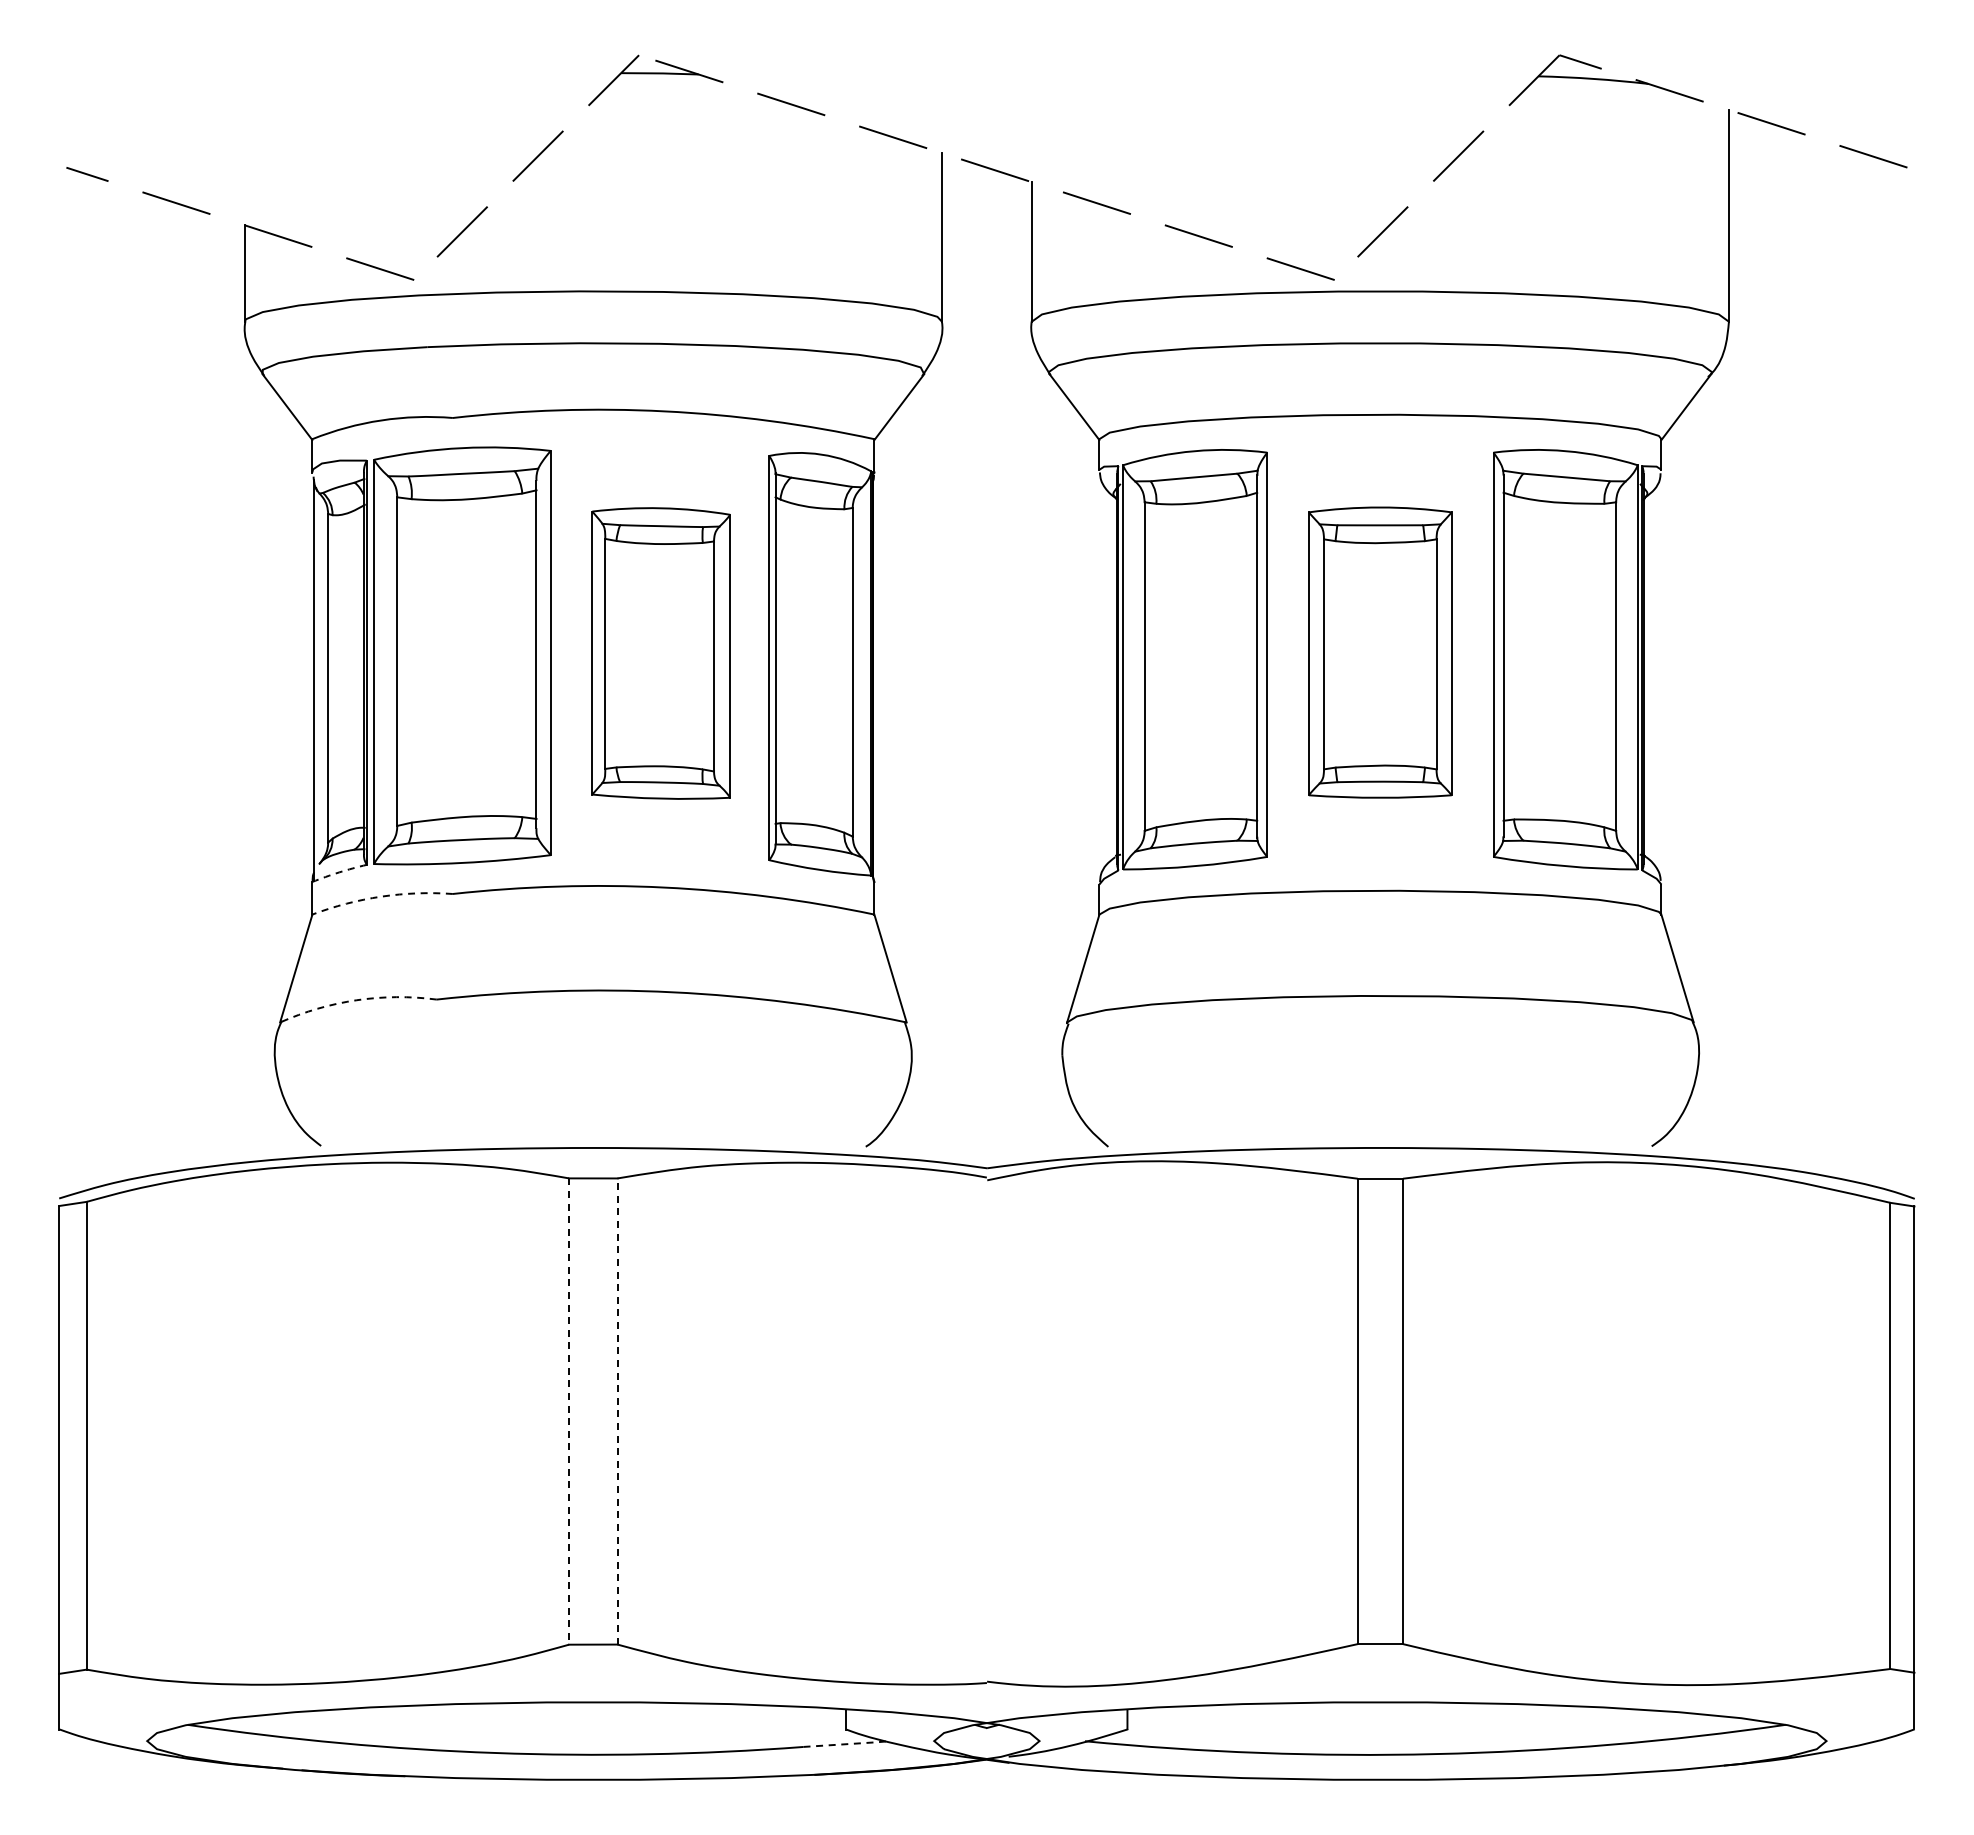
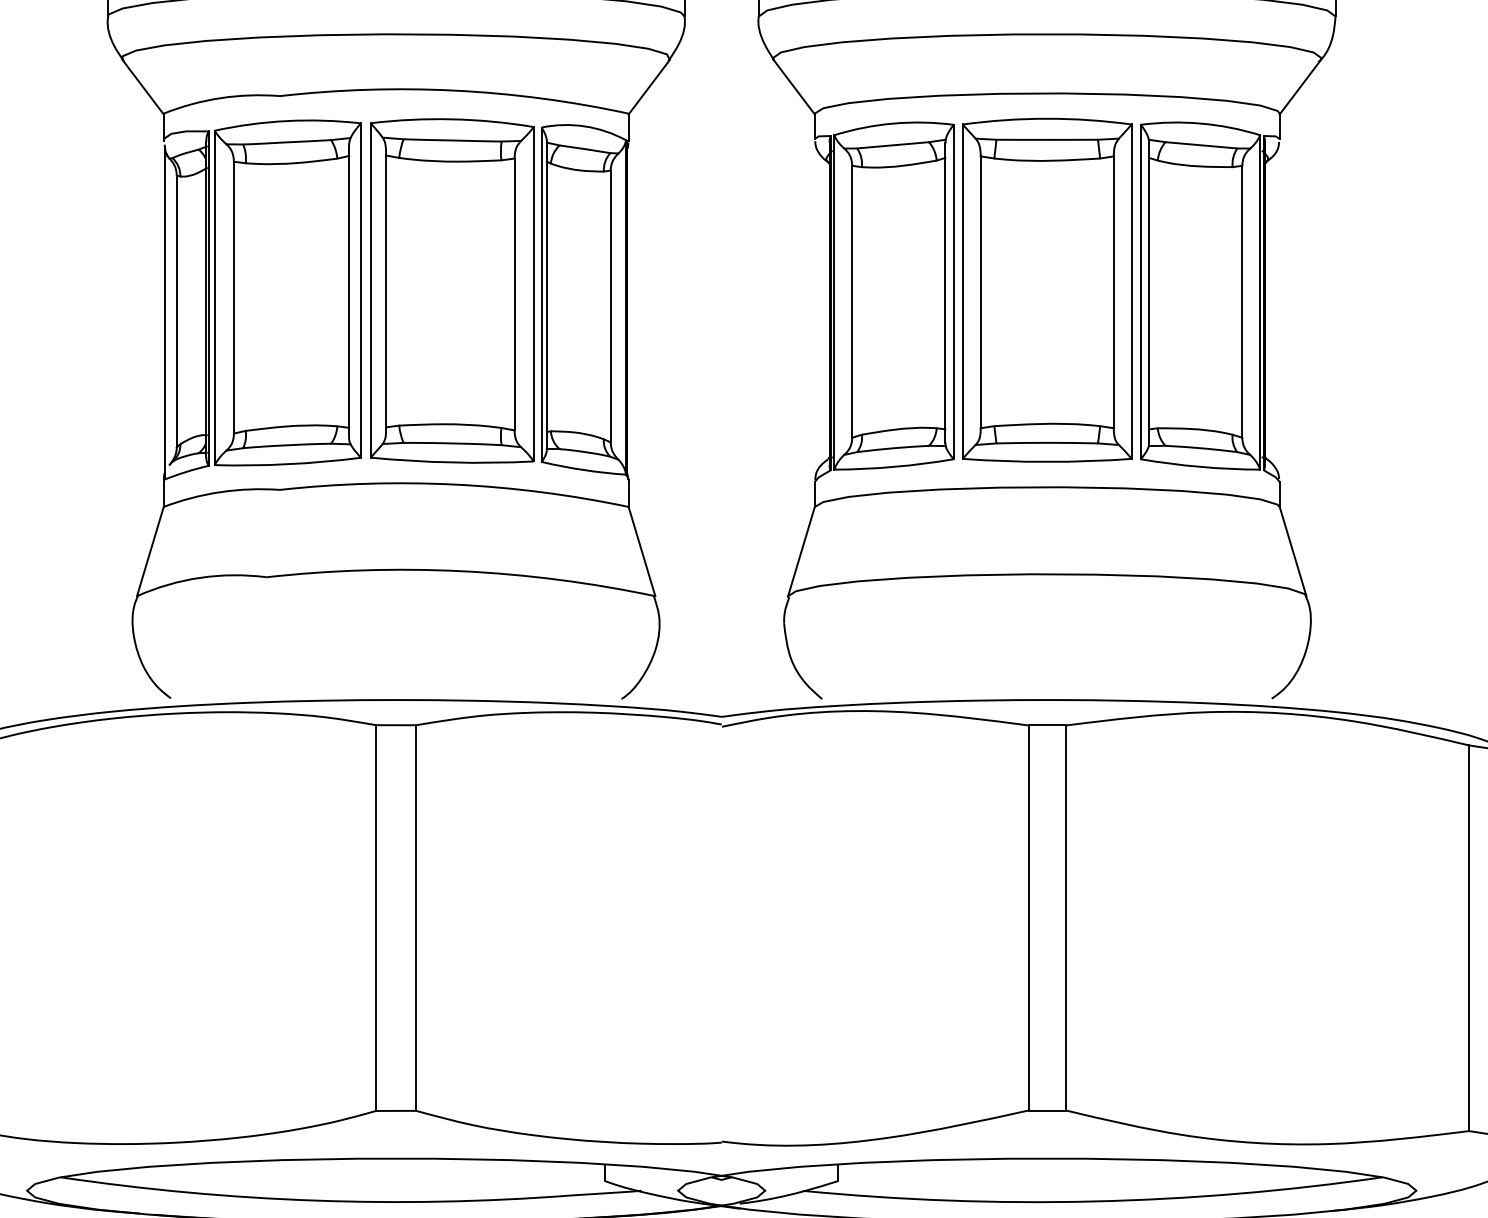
part: (1379, 652) -> (1046, 290), size x1.43
part: (661, 653) -> (452, 290), size x1.43
arc: (339, 872) -> (186, 472), dashed -> solid
arc: (381, 896) -> (220, 491), dashed -> solid
arc: (356, 1000) -> (200, 578), dashed -> solid
line: (617, 1411) -> (416, 918), dashed -> solid
line: (569, 1412) -> (376, 918), dashed -> solid
line: (848, 1744) -> (607, 1193), dashed -> solid

